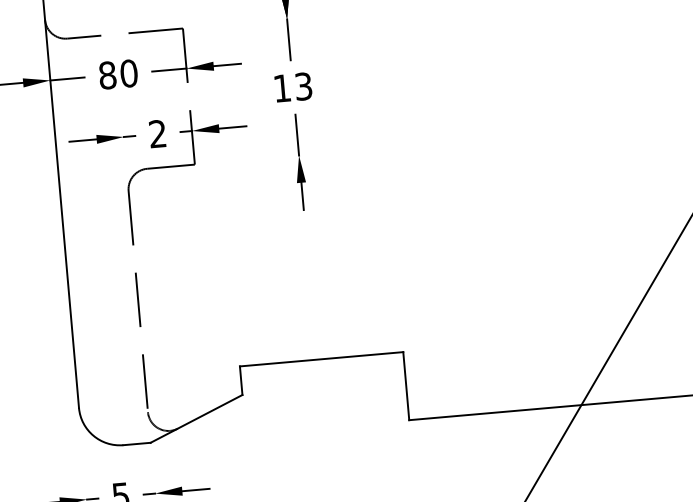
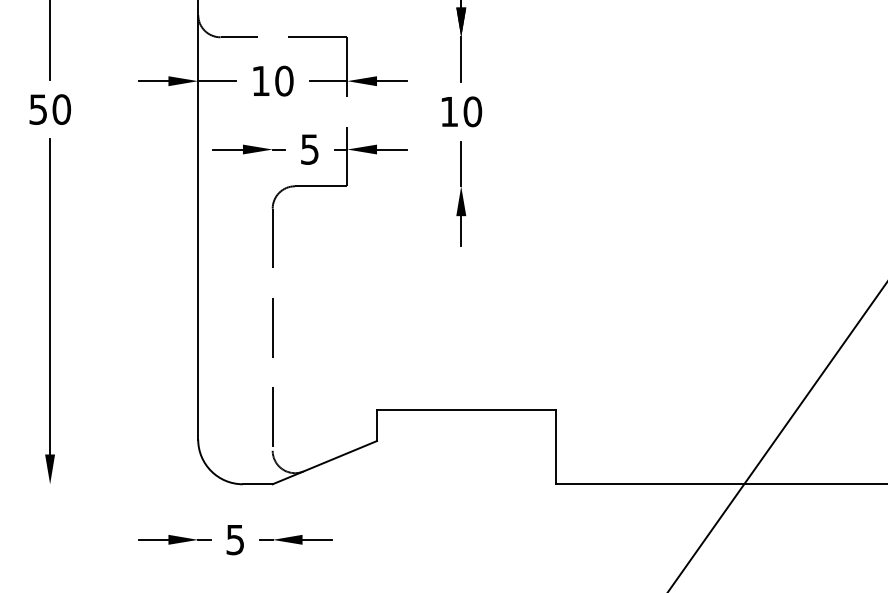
text: (107, 74) -> (260, 80), 80 -> 10
text: (303, 86) -> (472, 111), 13 -> 10
text: (157, 134) -> (309, 149), 2 -> 5

